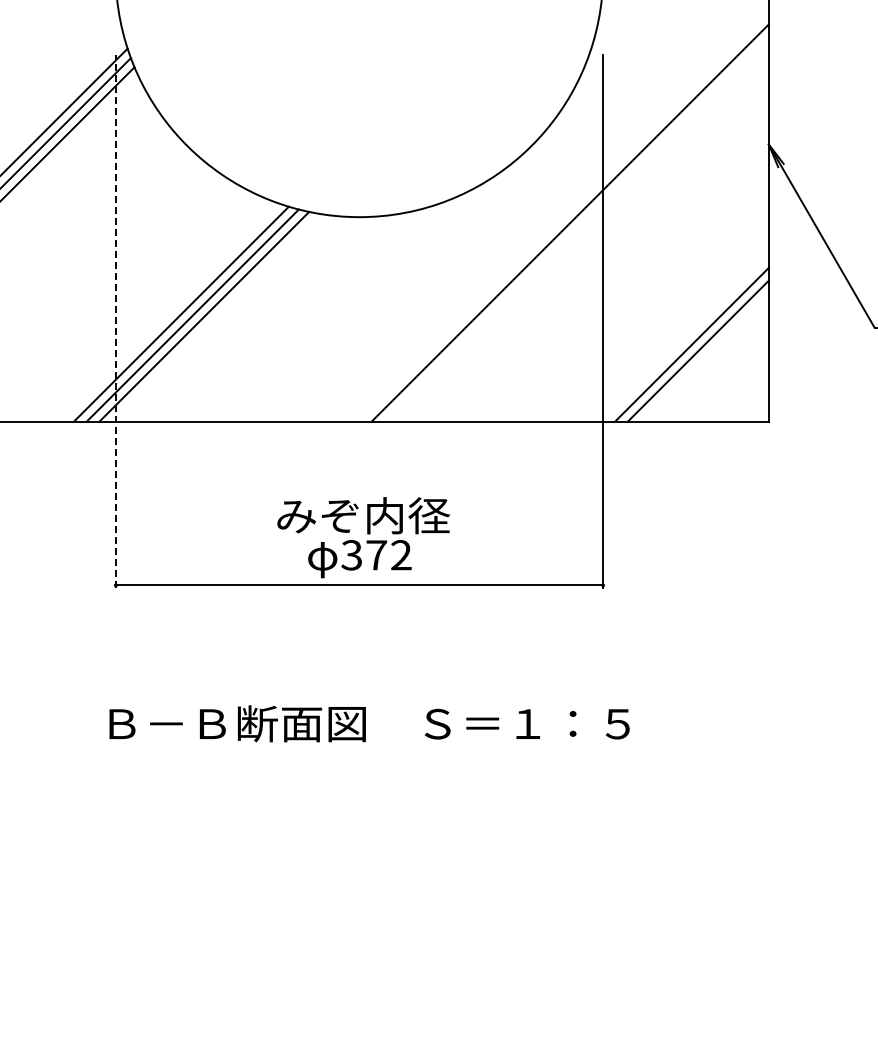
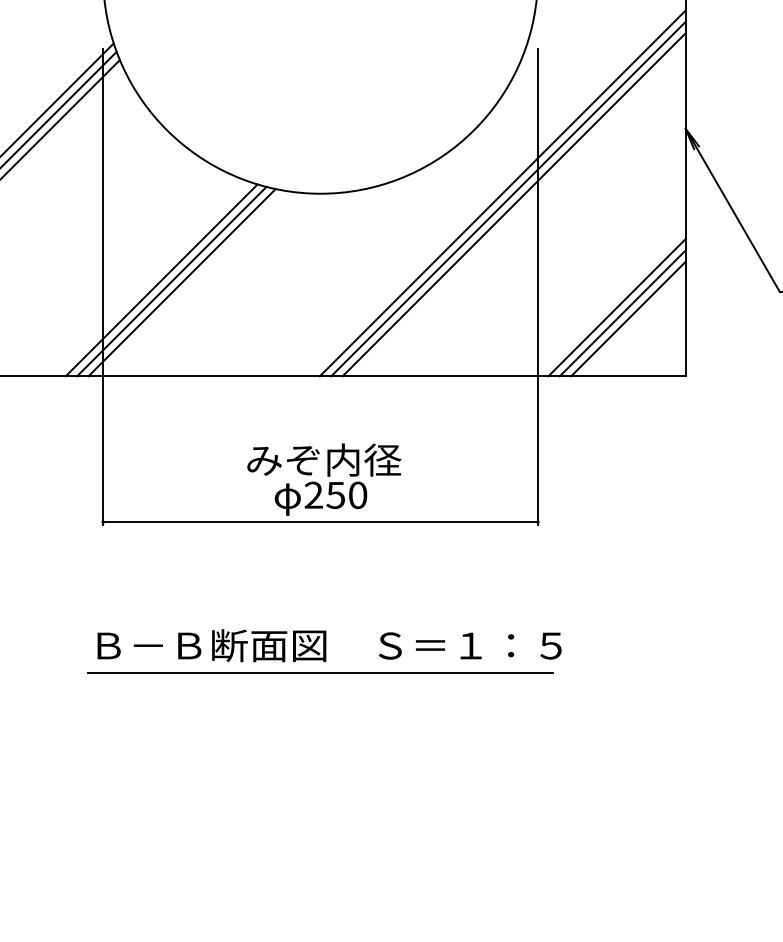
line: (563, 216) -> (502, 193), added
line: (576, 229) -> (514, 204), added
line: (115, 321) -> (102, 286), dashed -> solid
line: (704, 357) -> (628, 318), added
text: (376, 555) -> (335, 495), 372 -> 250
line: (359, 754) -> (320, 673), added

